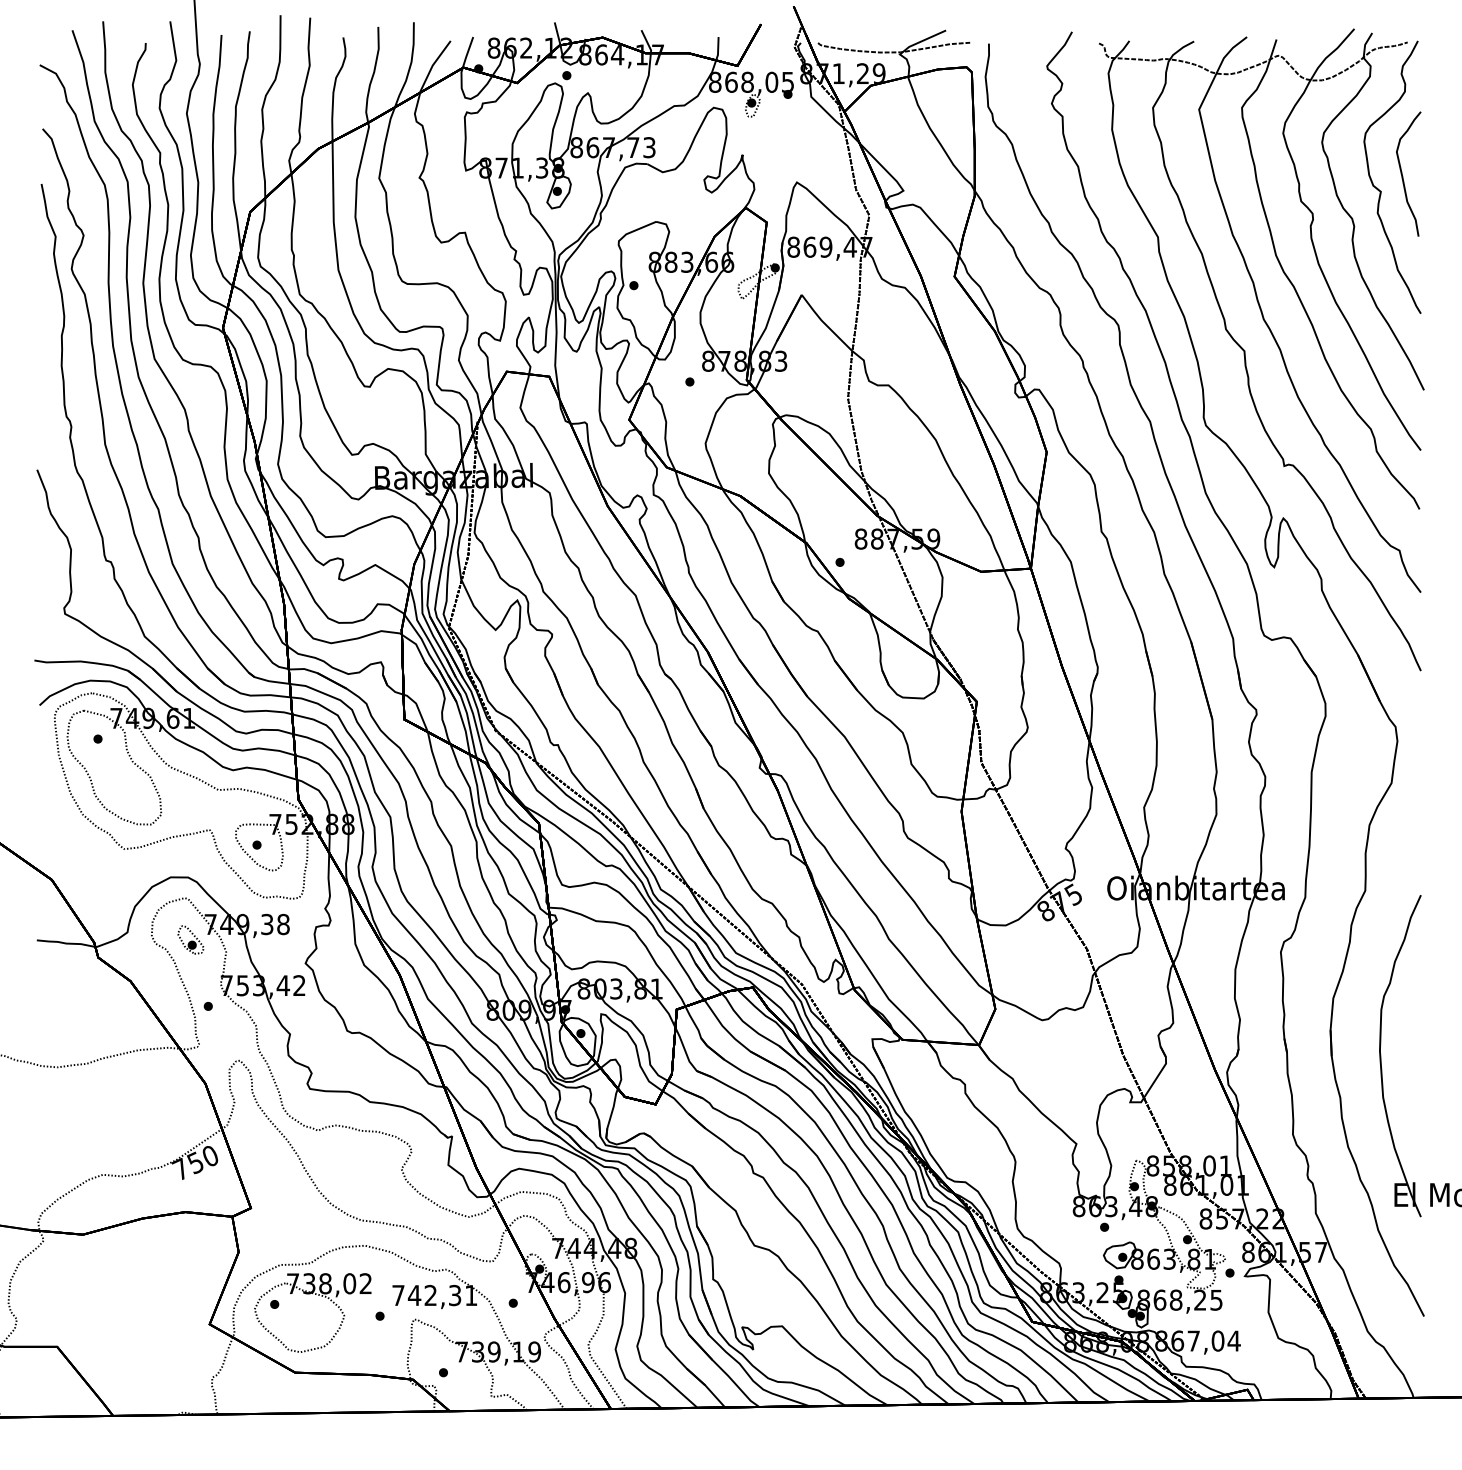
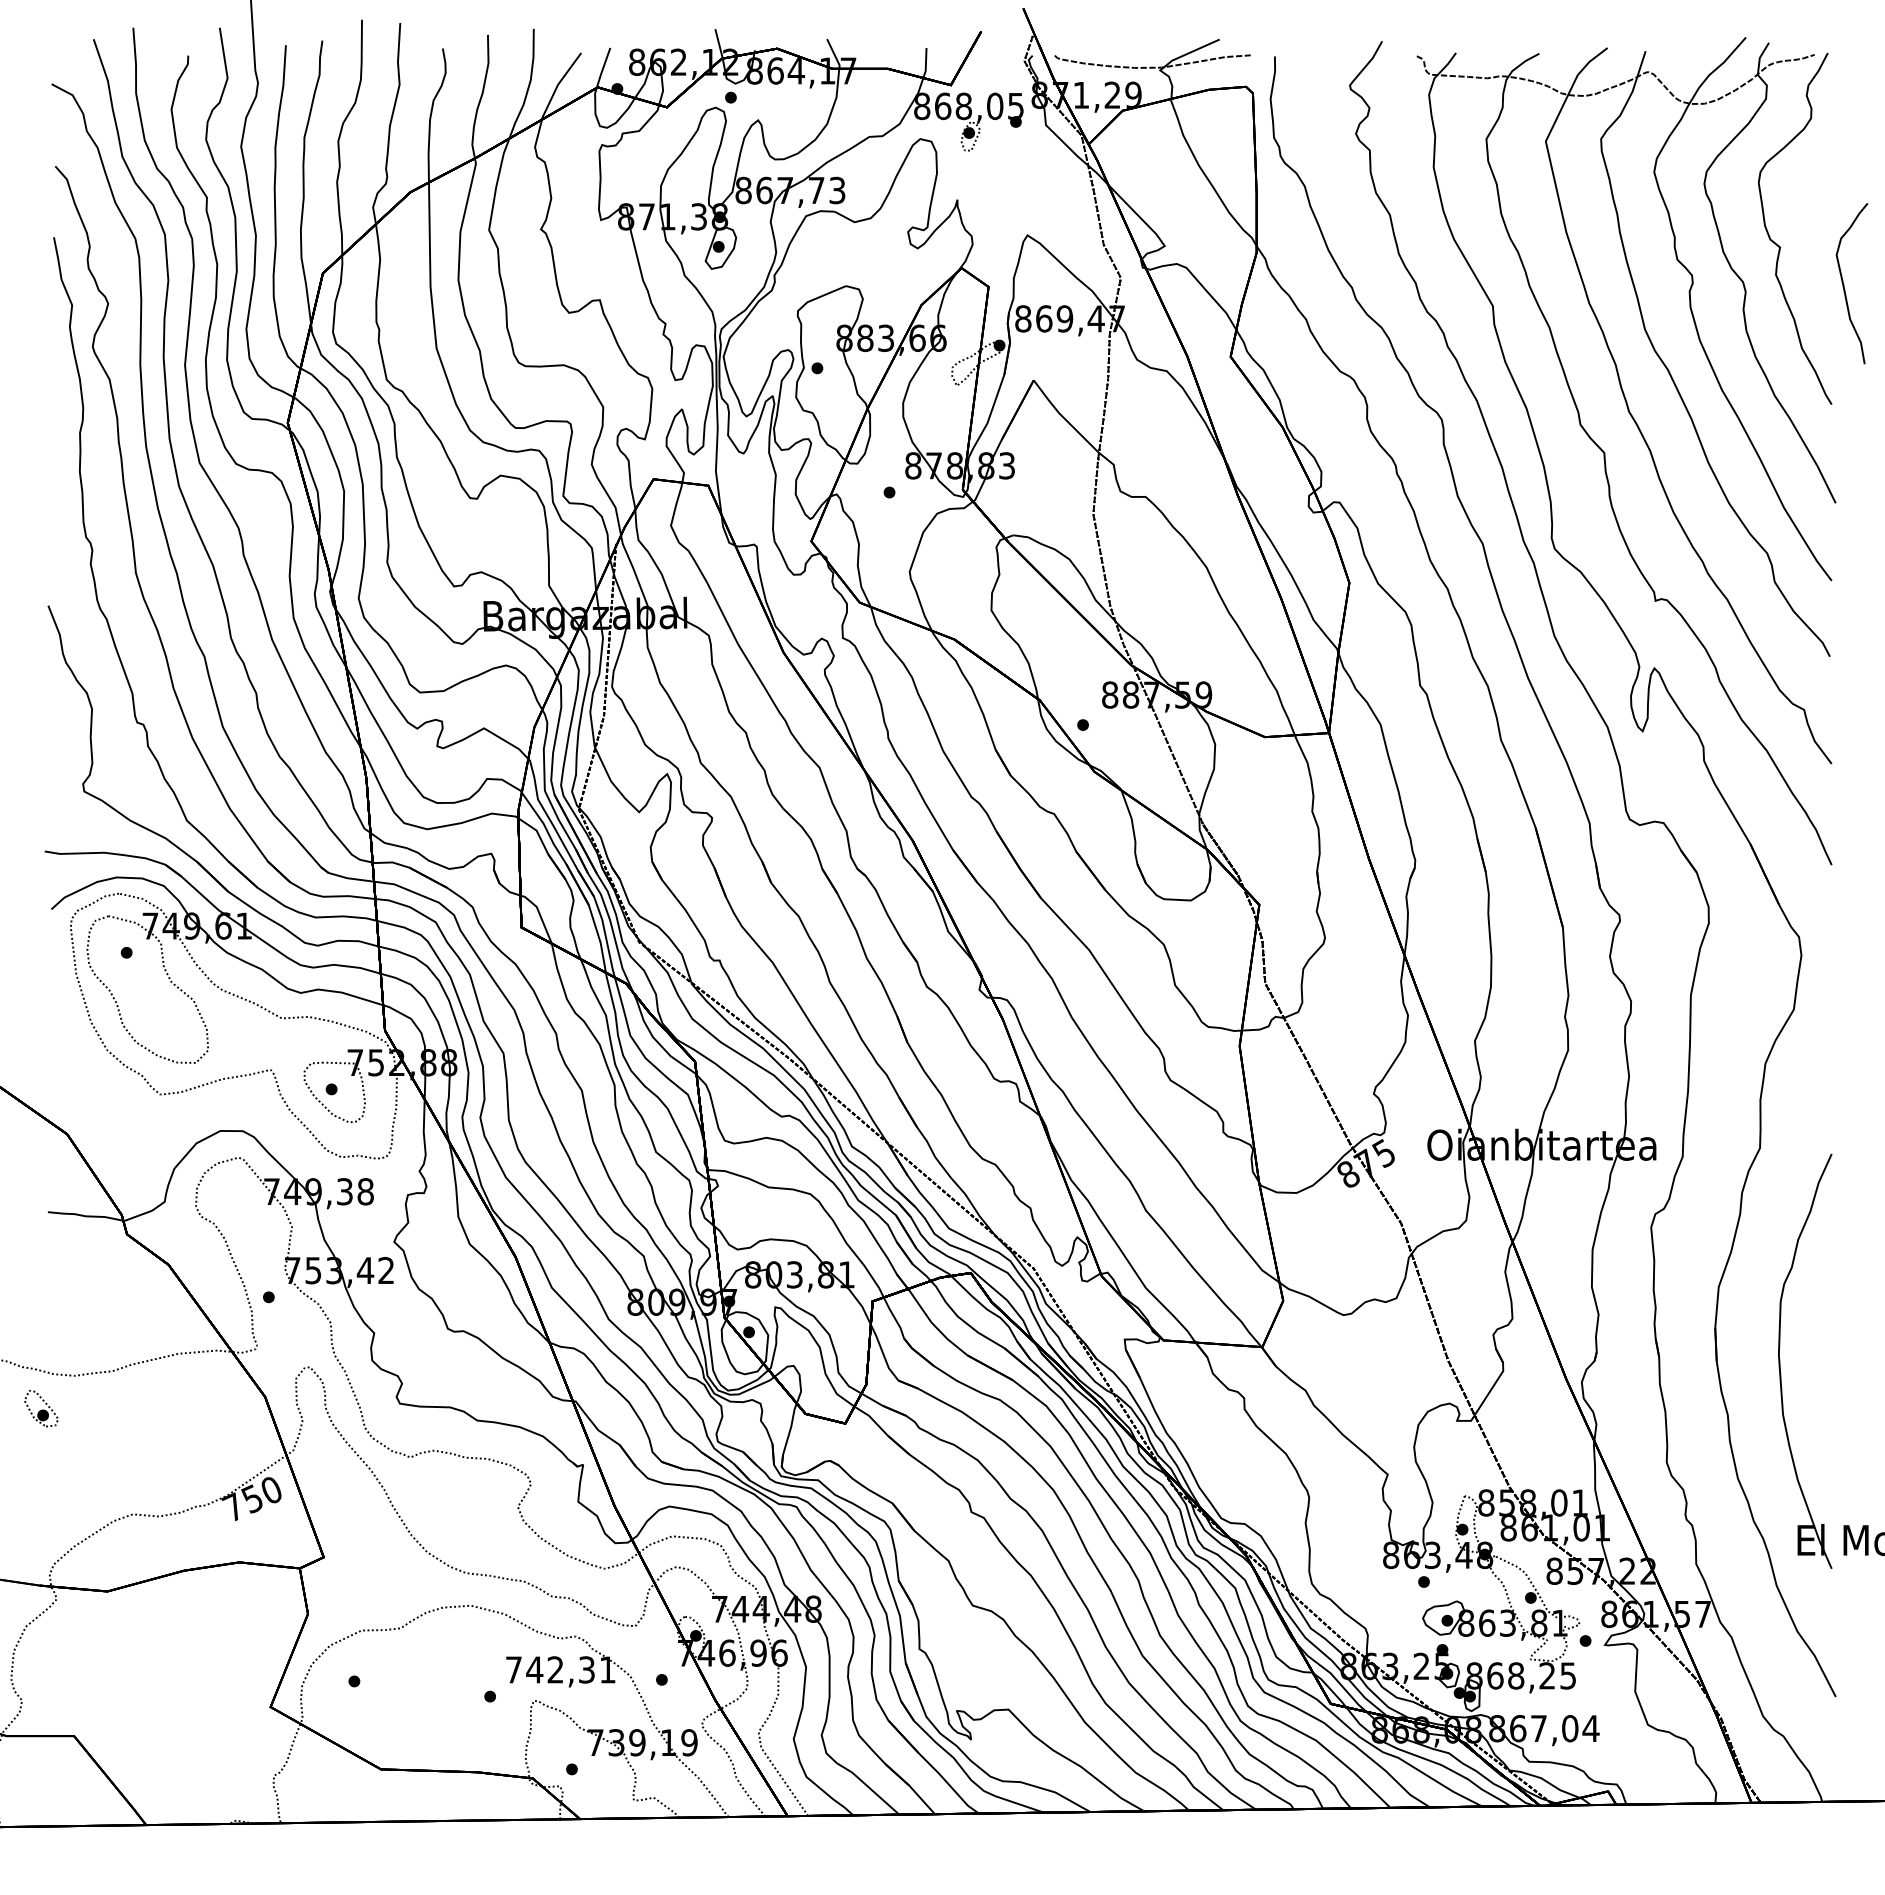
curve: (1402, 174) -> (1844, 284), moved
part: (190, 939) -> (41, 1408), moved
part: (318, 1295) -> (411, 1670), removed

